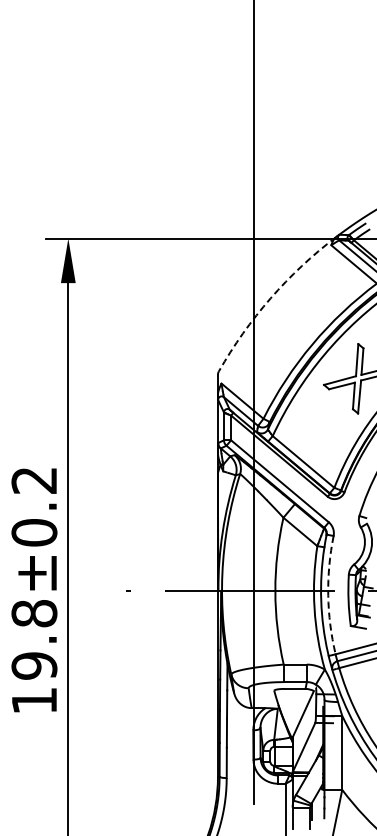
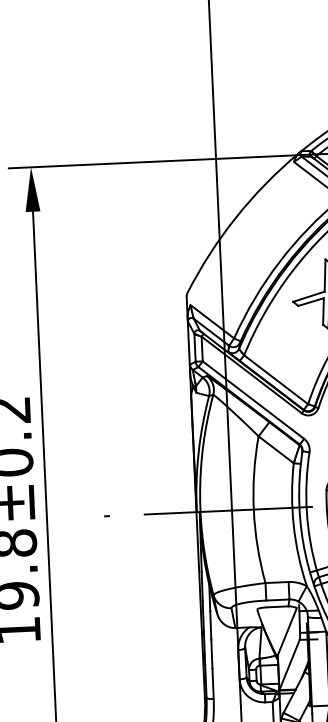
arc: (270, 298) -> (235, 217), dashed -> solid
arc: (328, 595) -> (307, 512), dashed -> solid

